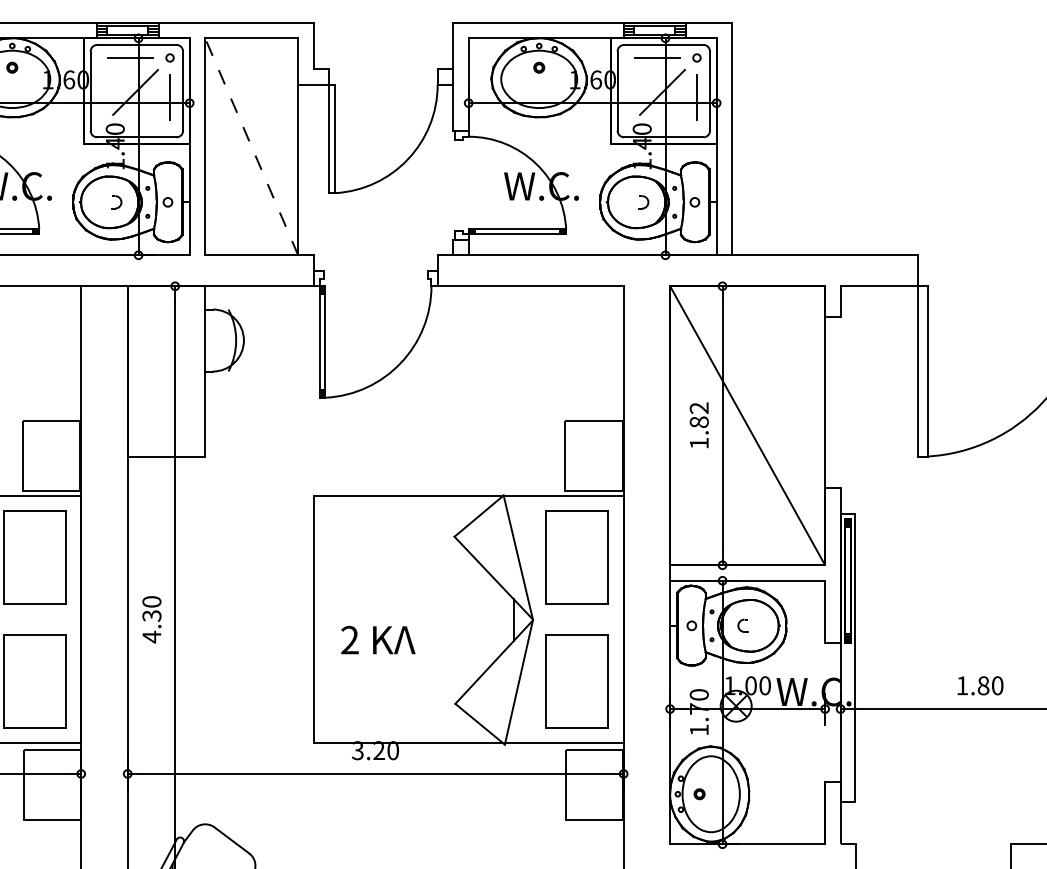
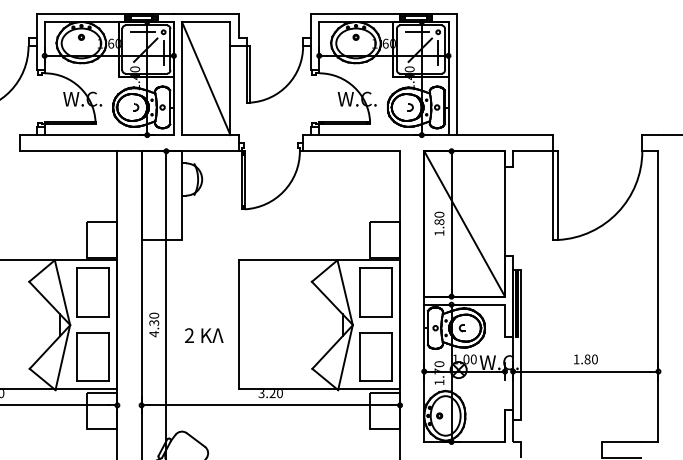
line: (252, 146) -> (206, 78), dashed -> solid
text: (699, 407) -> (439, 214), 1.82 -> 1.80
text: (378, 639) -> (204, 335), moved

